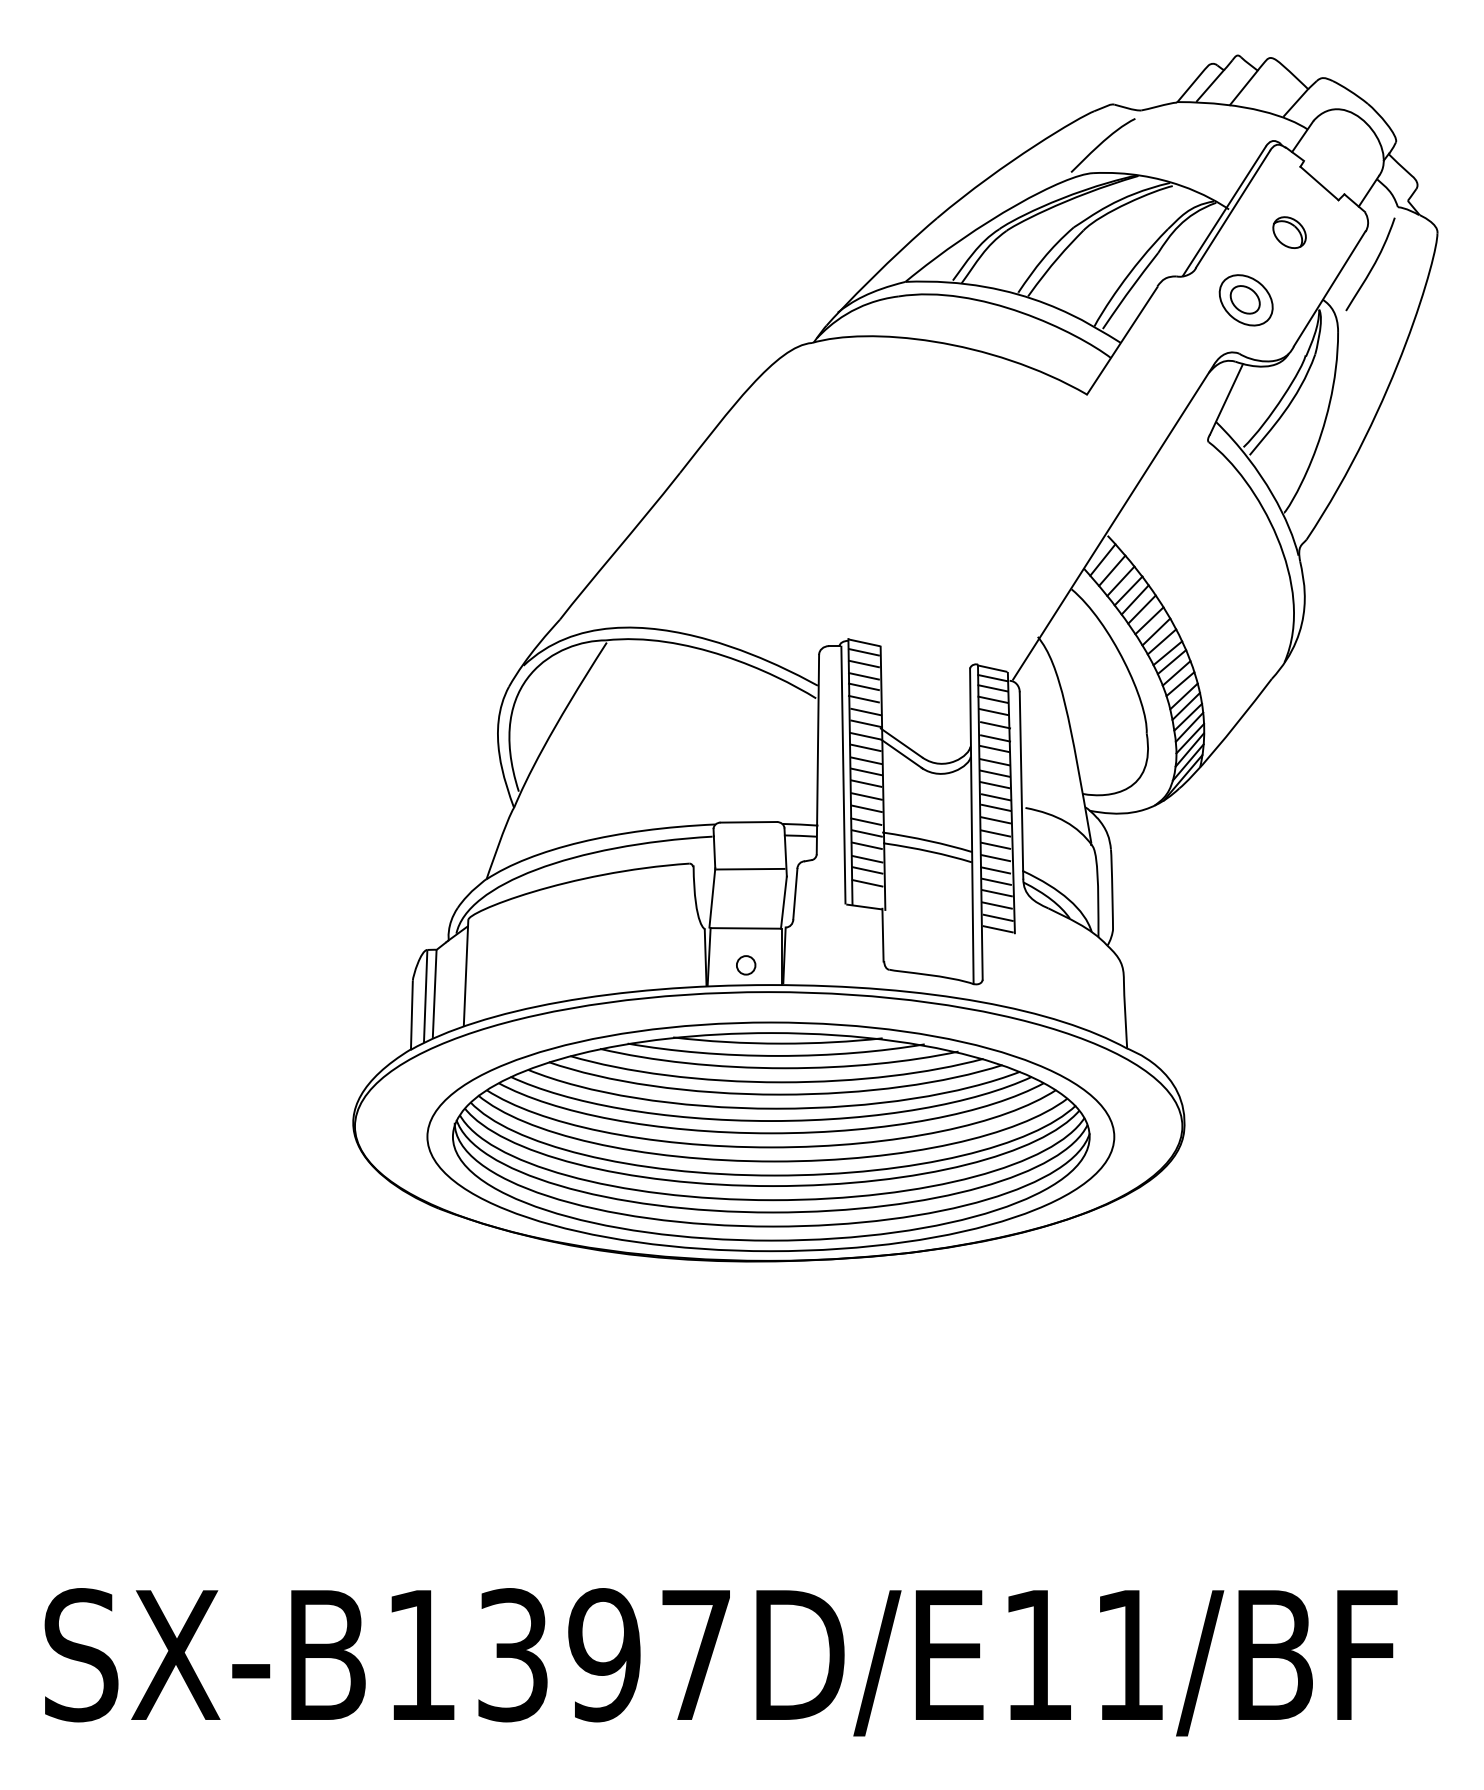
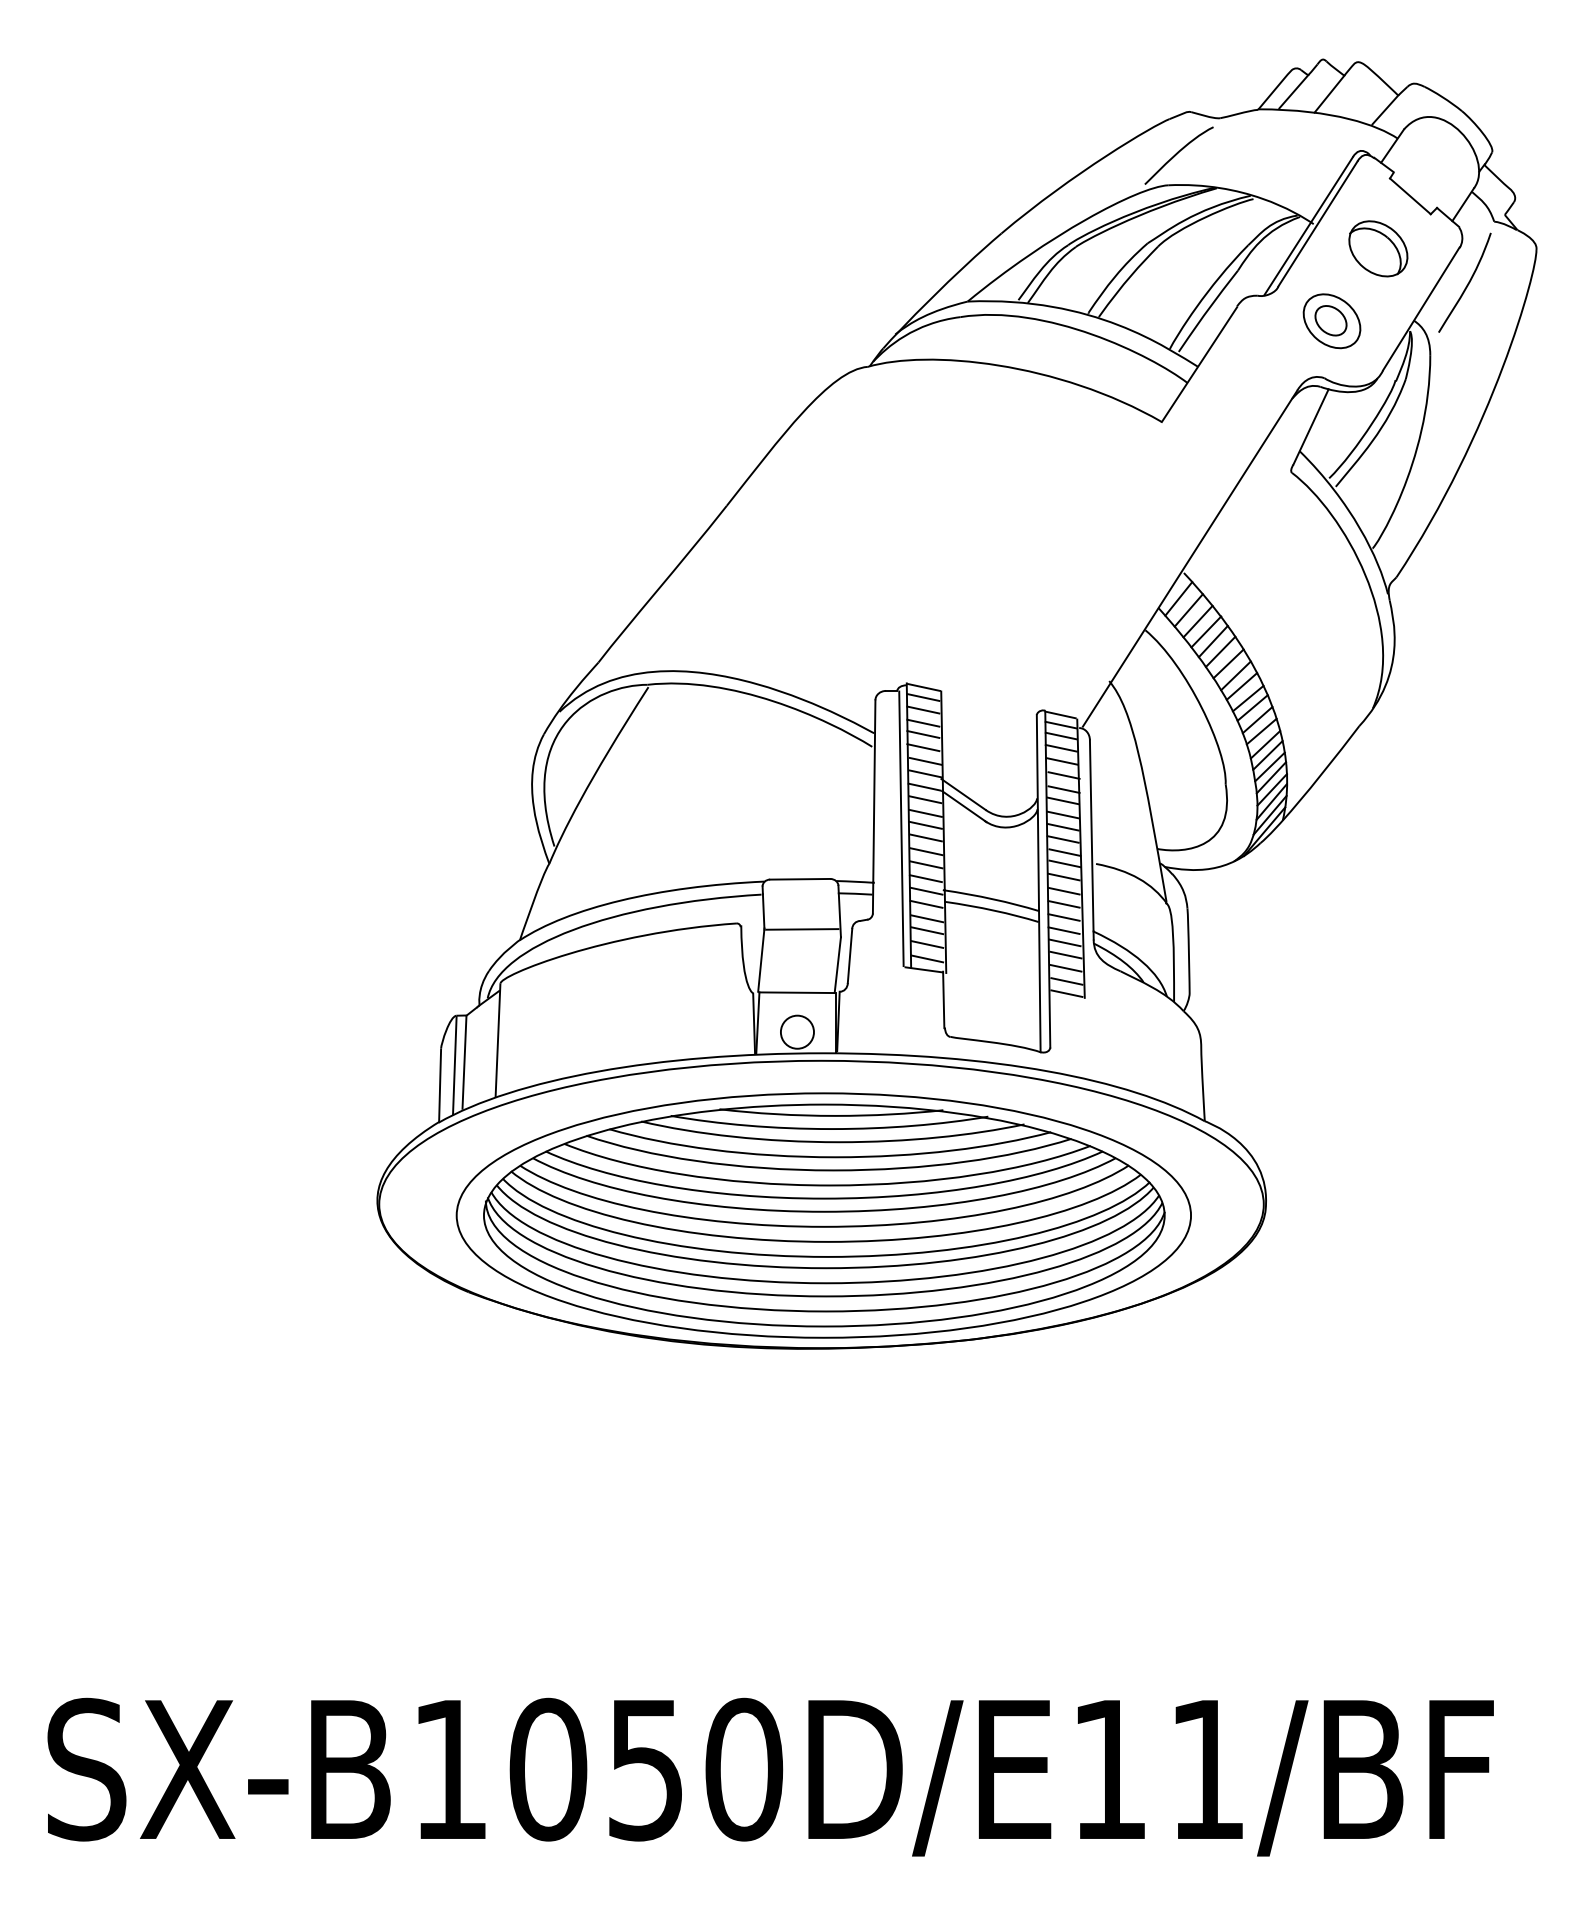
part: (1289, 232) -> (1378, 248), size x1.67
line: (867, 896) -> (927, 958), added
circle: (746, 964) -> (797, 1031), size x1.67
text: (604, 1655) -> (646, 1769), SX-B1397D/E11/BF -> SX-B1050D/E11/BF

